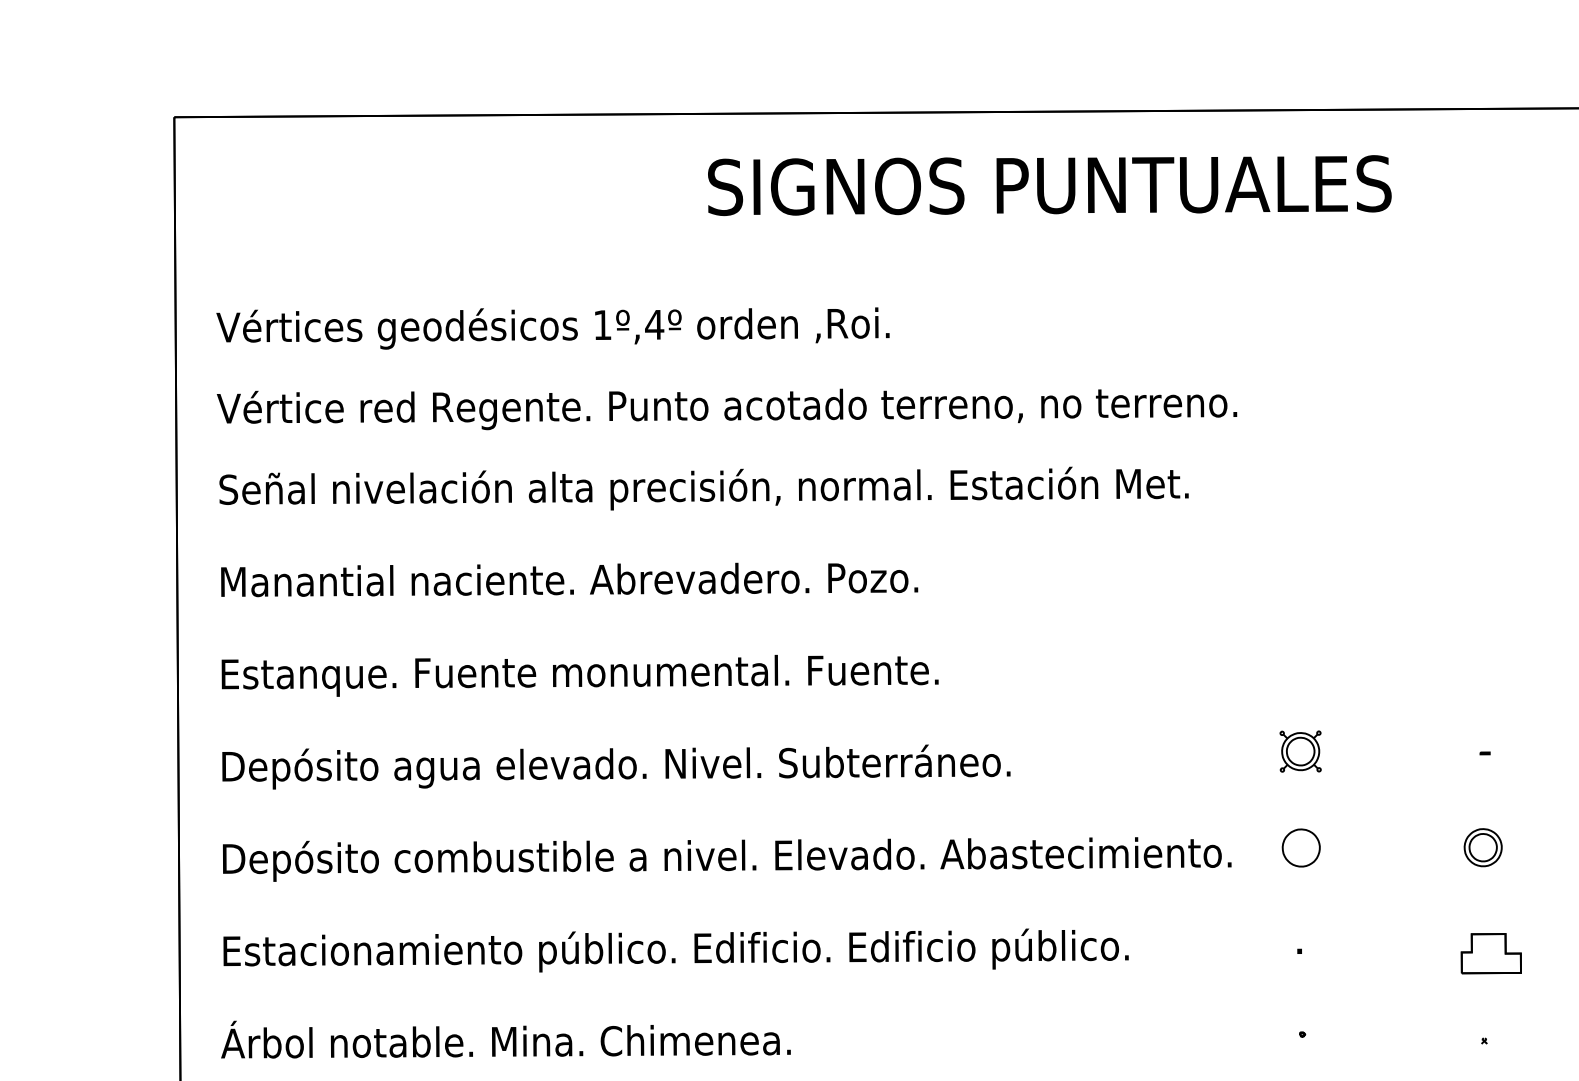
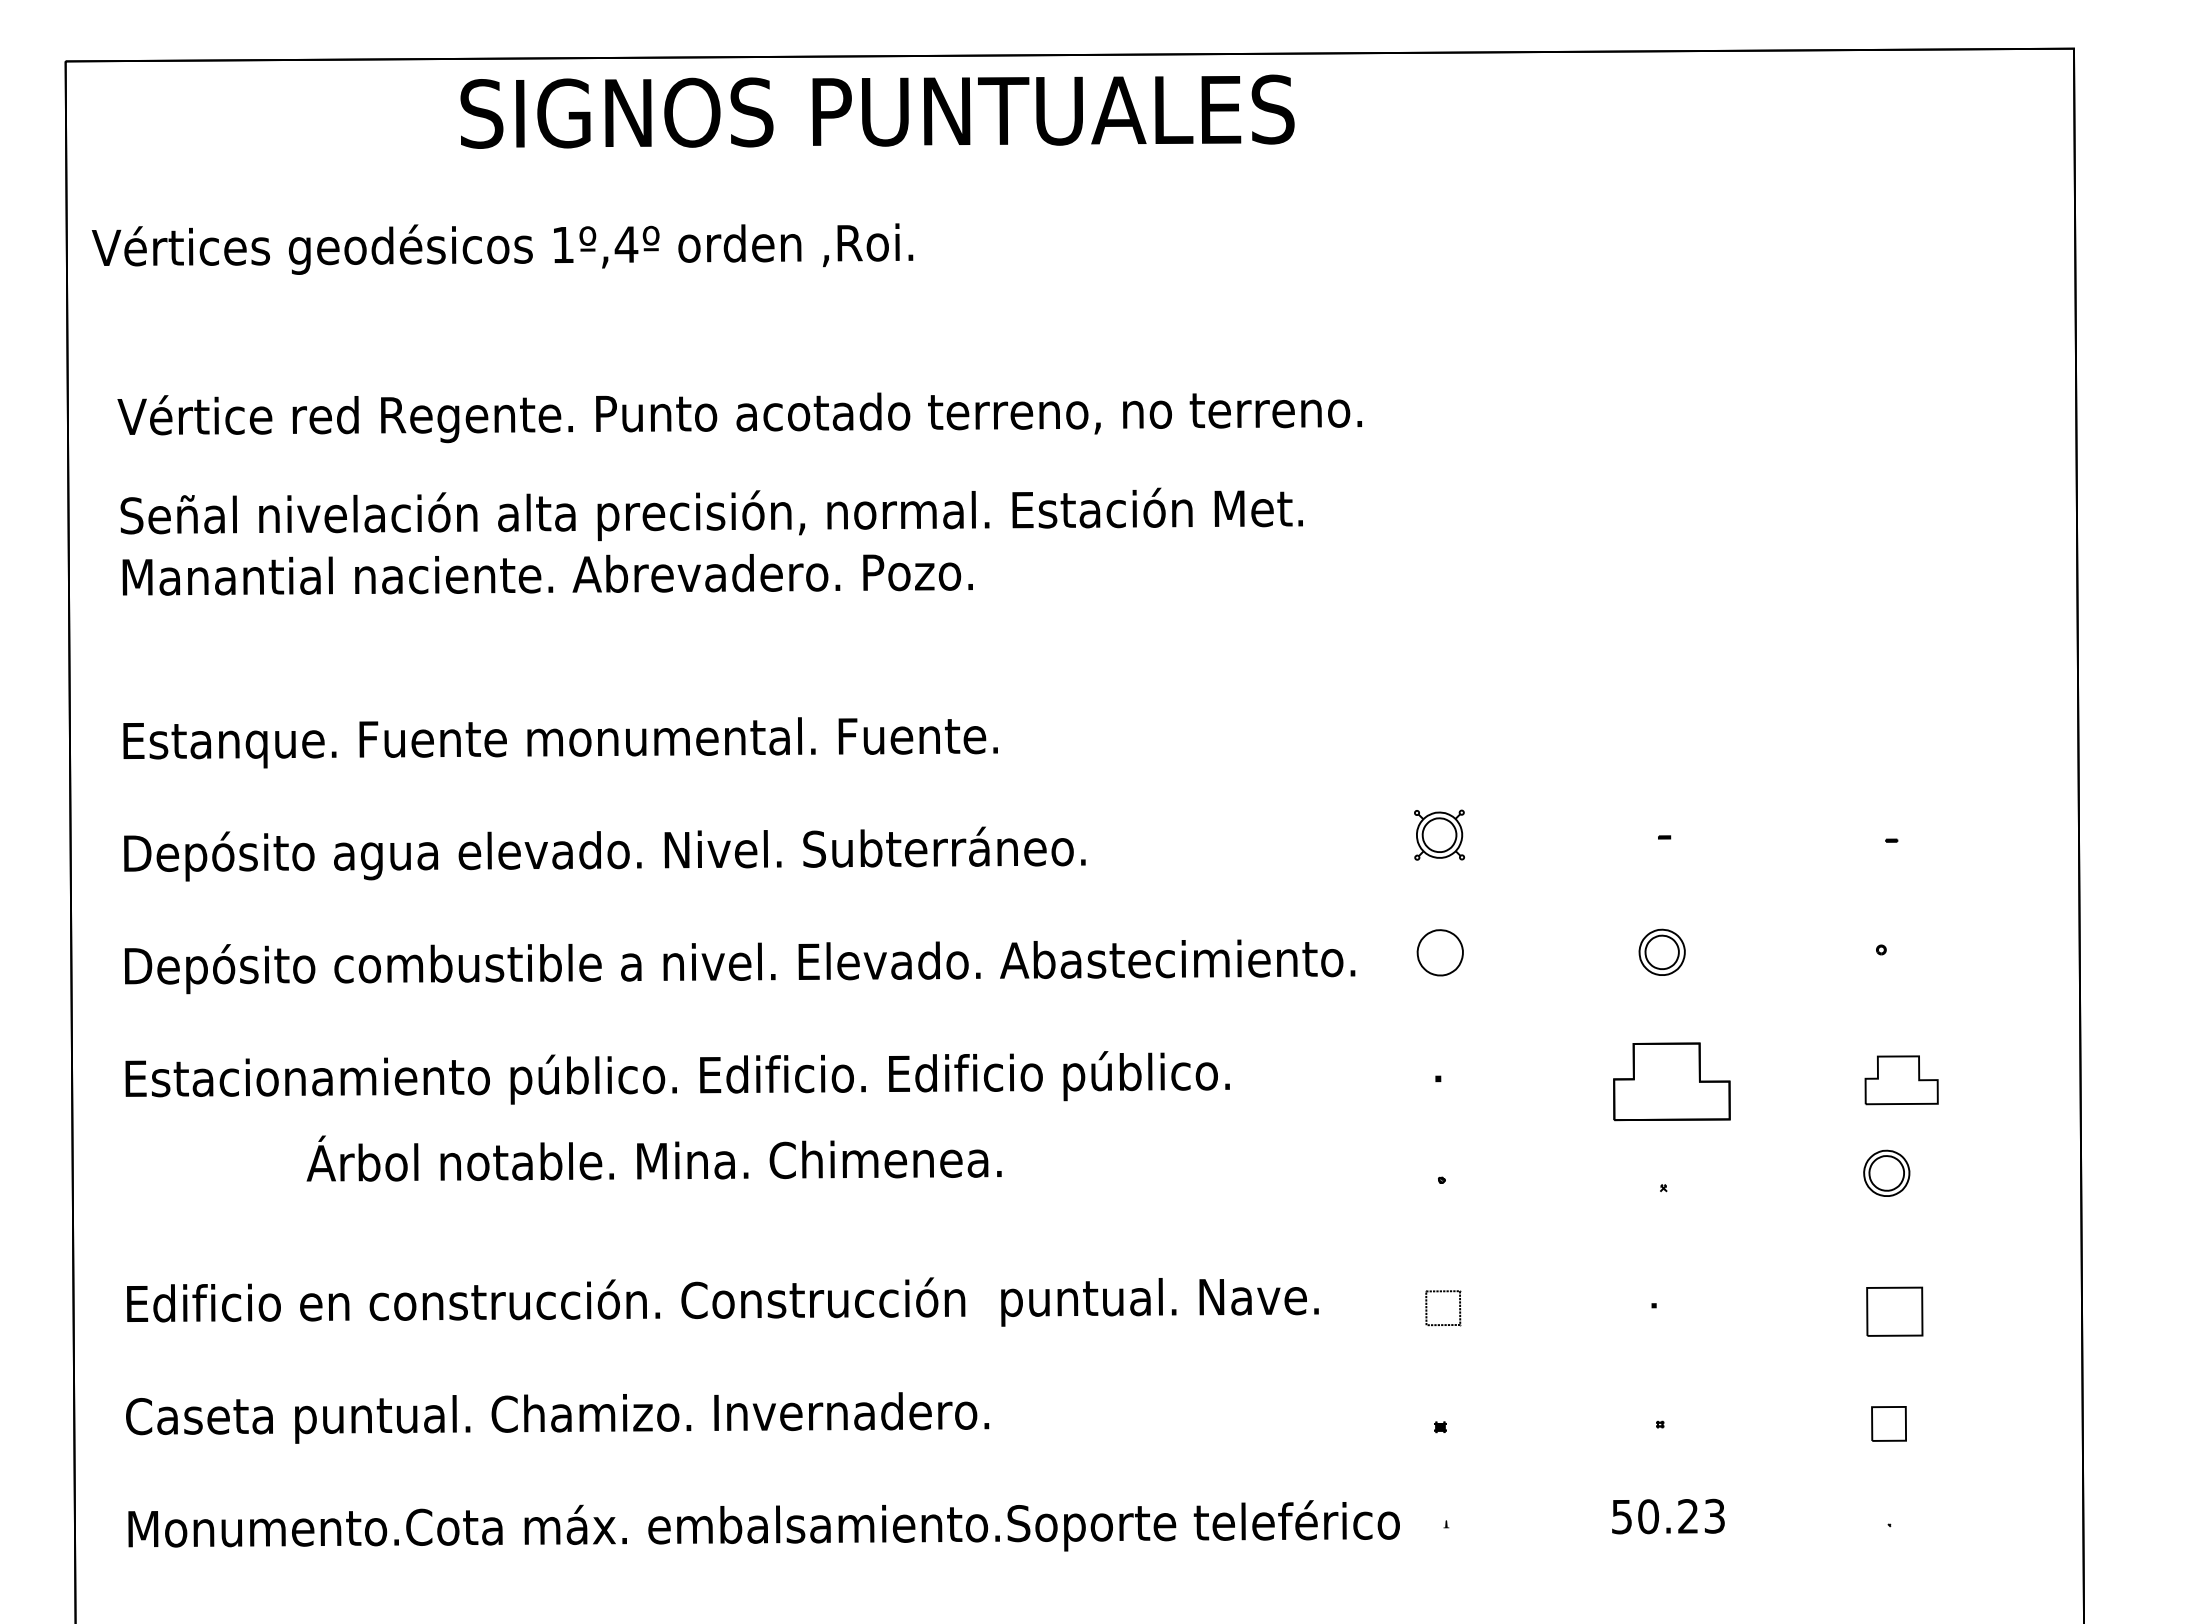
text: (1049, 185) -> (877, 111), moved
text: (552, 328) -> (502, 248), moved
text: (569, 579) -> (547, 574), moved
part: (1491, 953) -> (1672, 1081), size x1.6
text: (505, 1039) -> (653, 1158), moved

